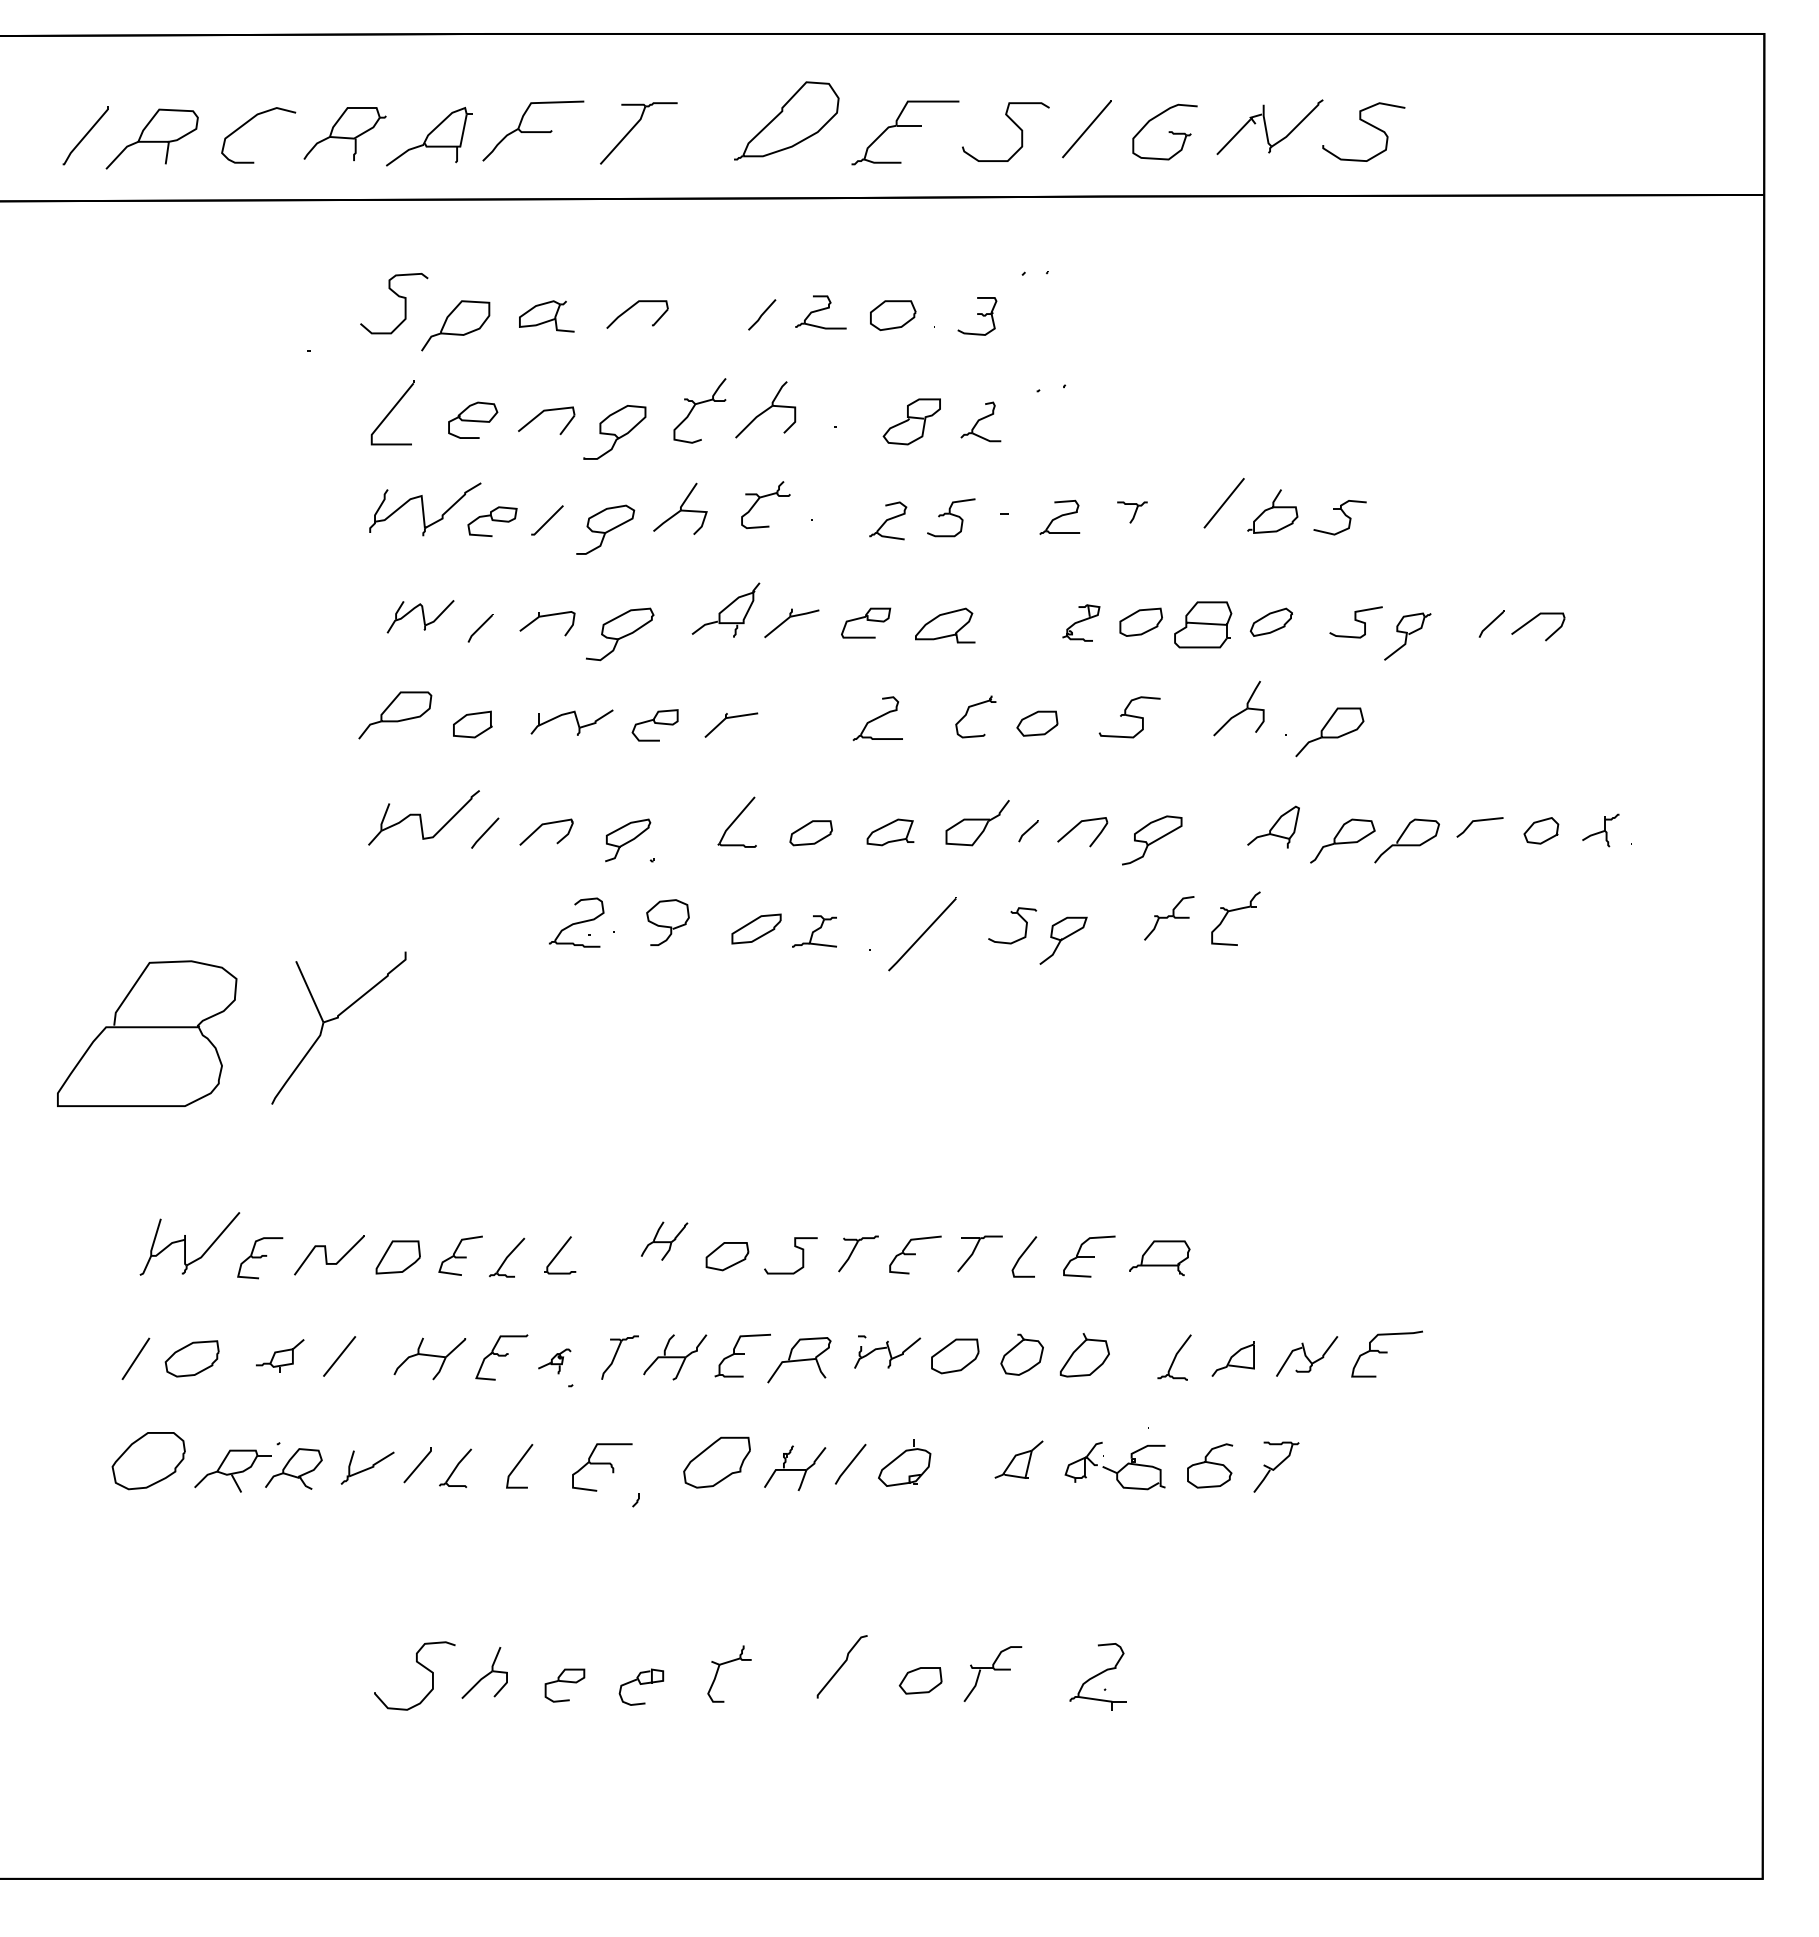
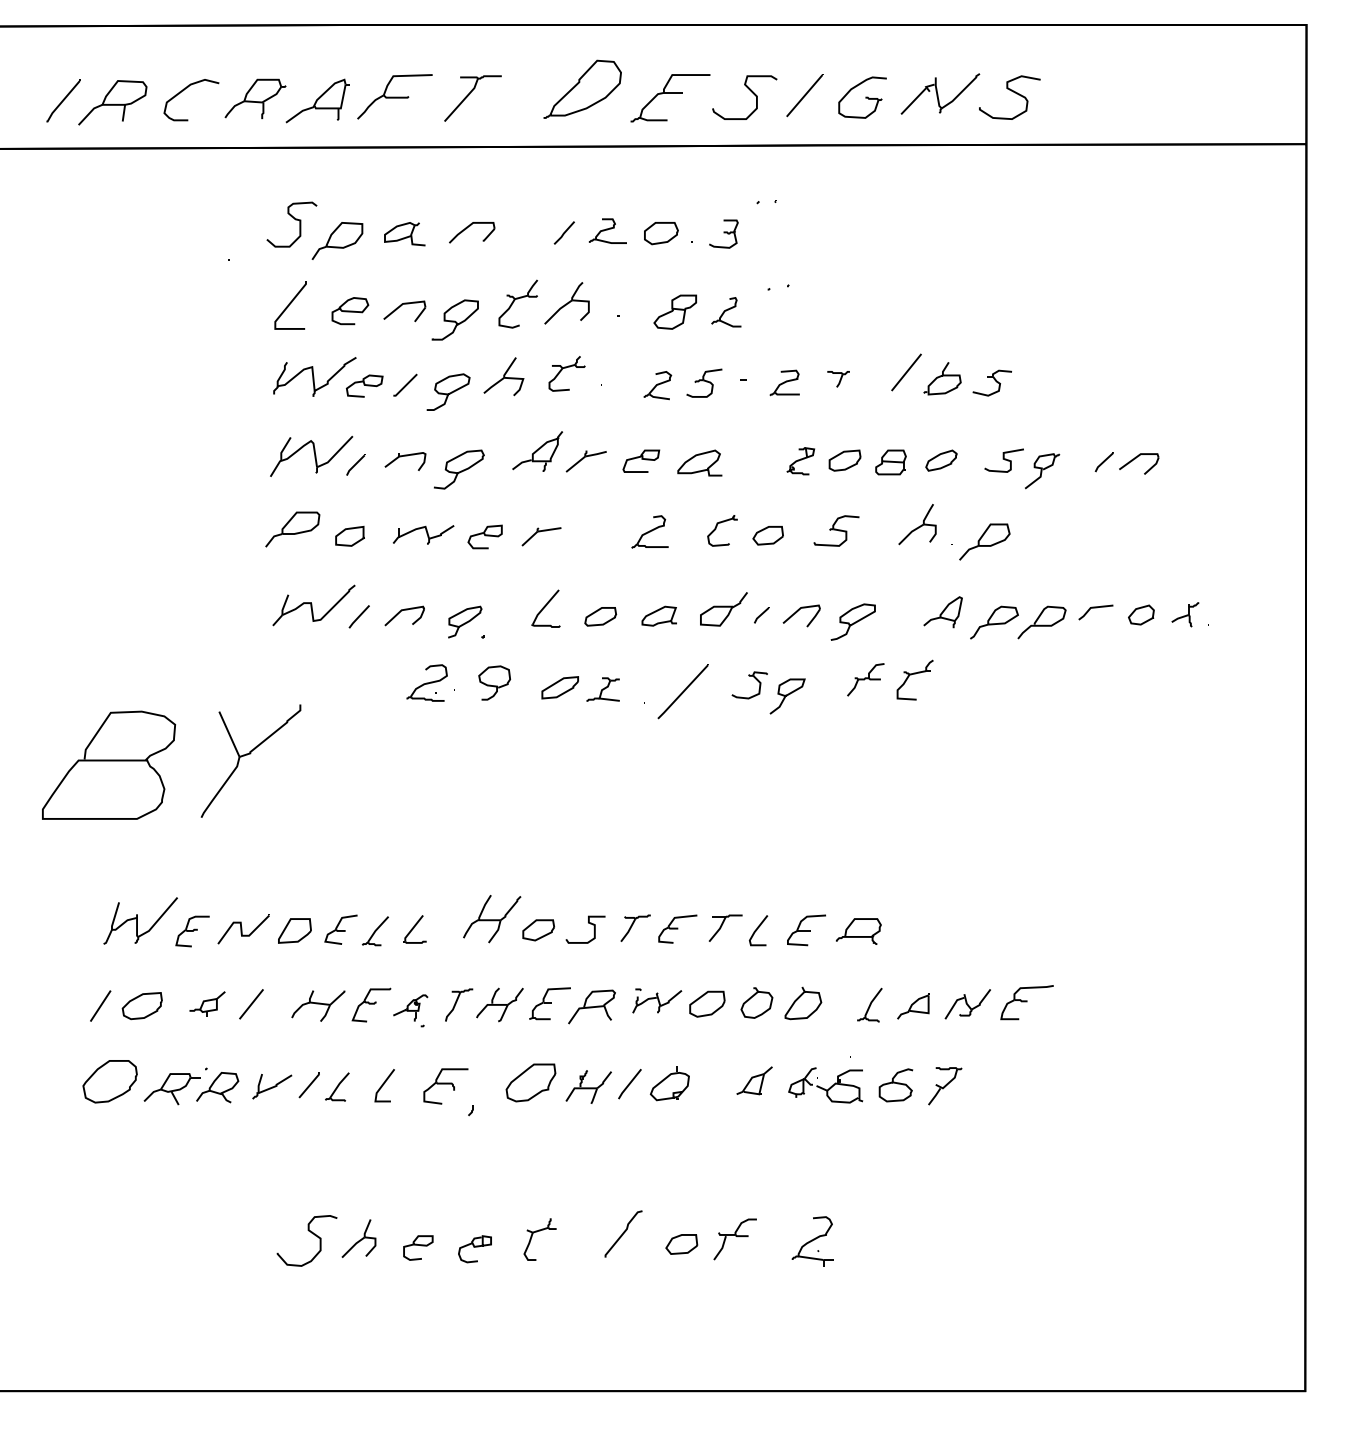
part: (420, 616) -> (311, 456), size x1.67
part: (1203, 624) -> (891, 462), size x0.71
part: (664, 1240) -> (492, 918), size x1.67
part: (554, 1361) -> (410, 1008), size x1.43

